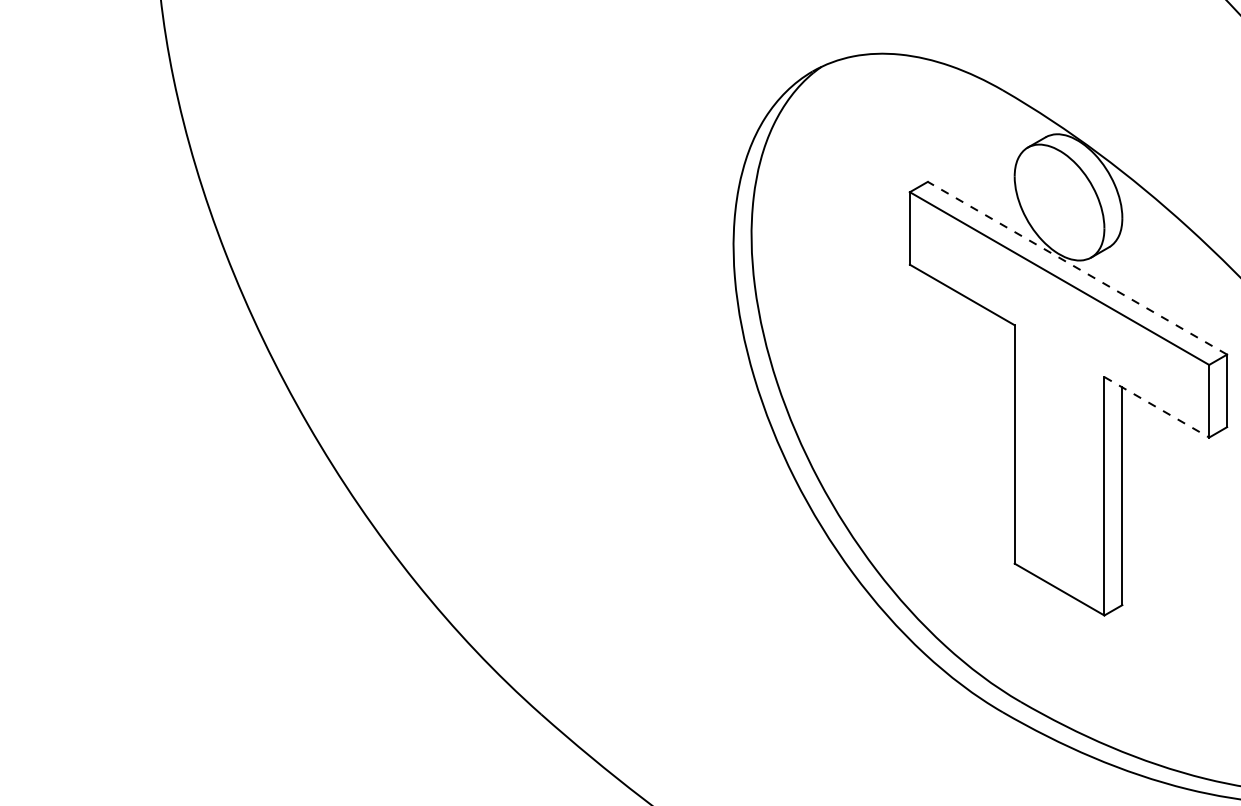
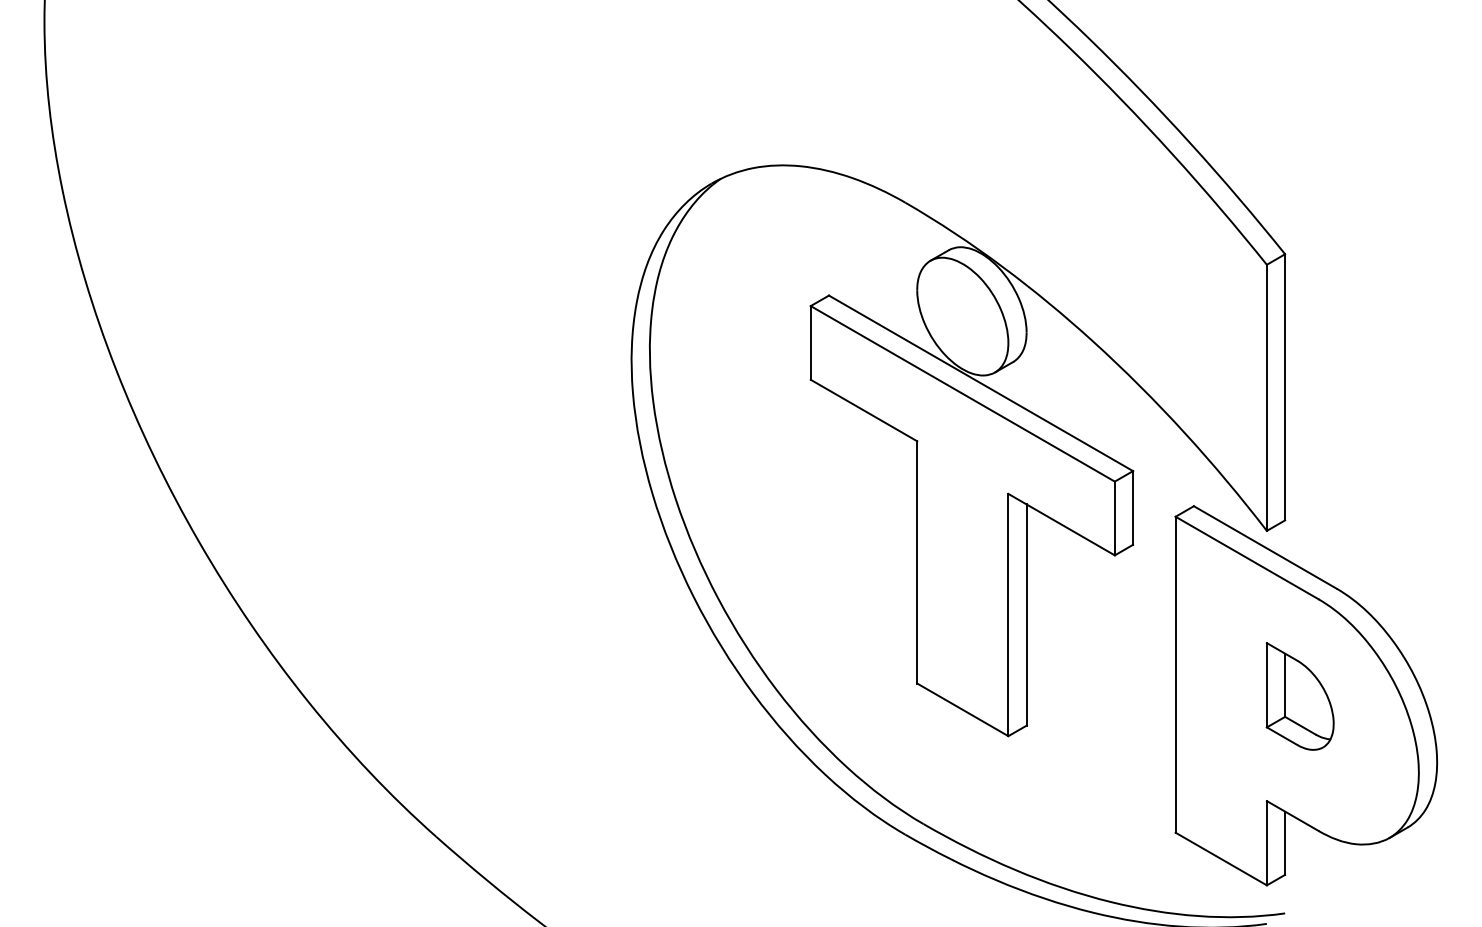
line: (1077, 268) -> (981, 383), dashed -> solid
line: (1157, 407) -> (1062, 524), dashed -> solid

